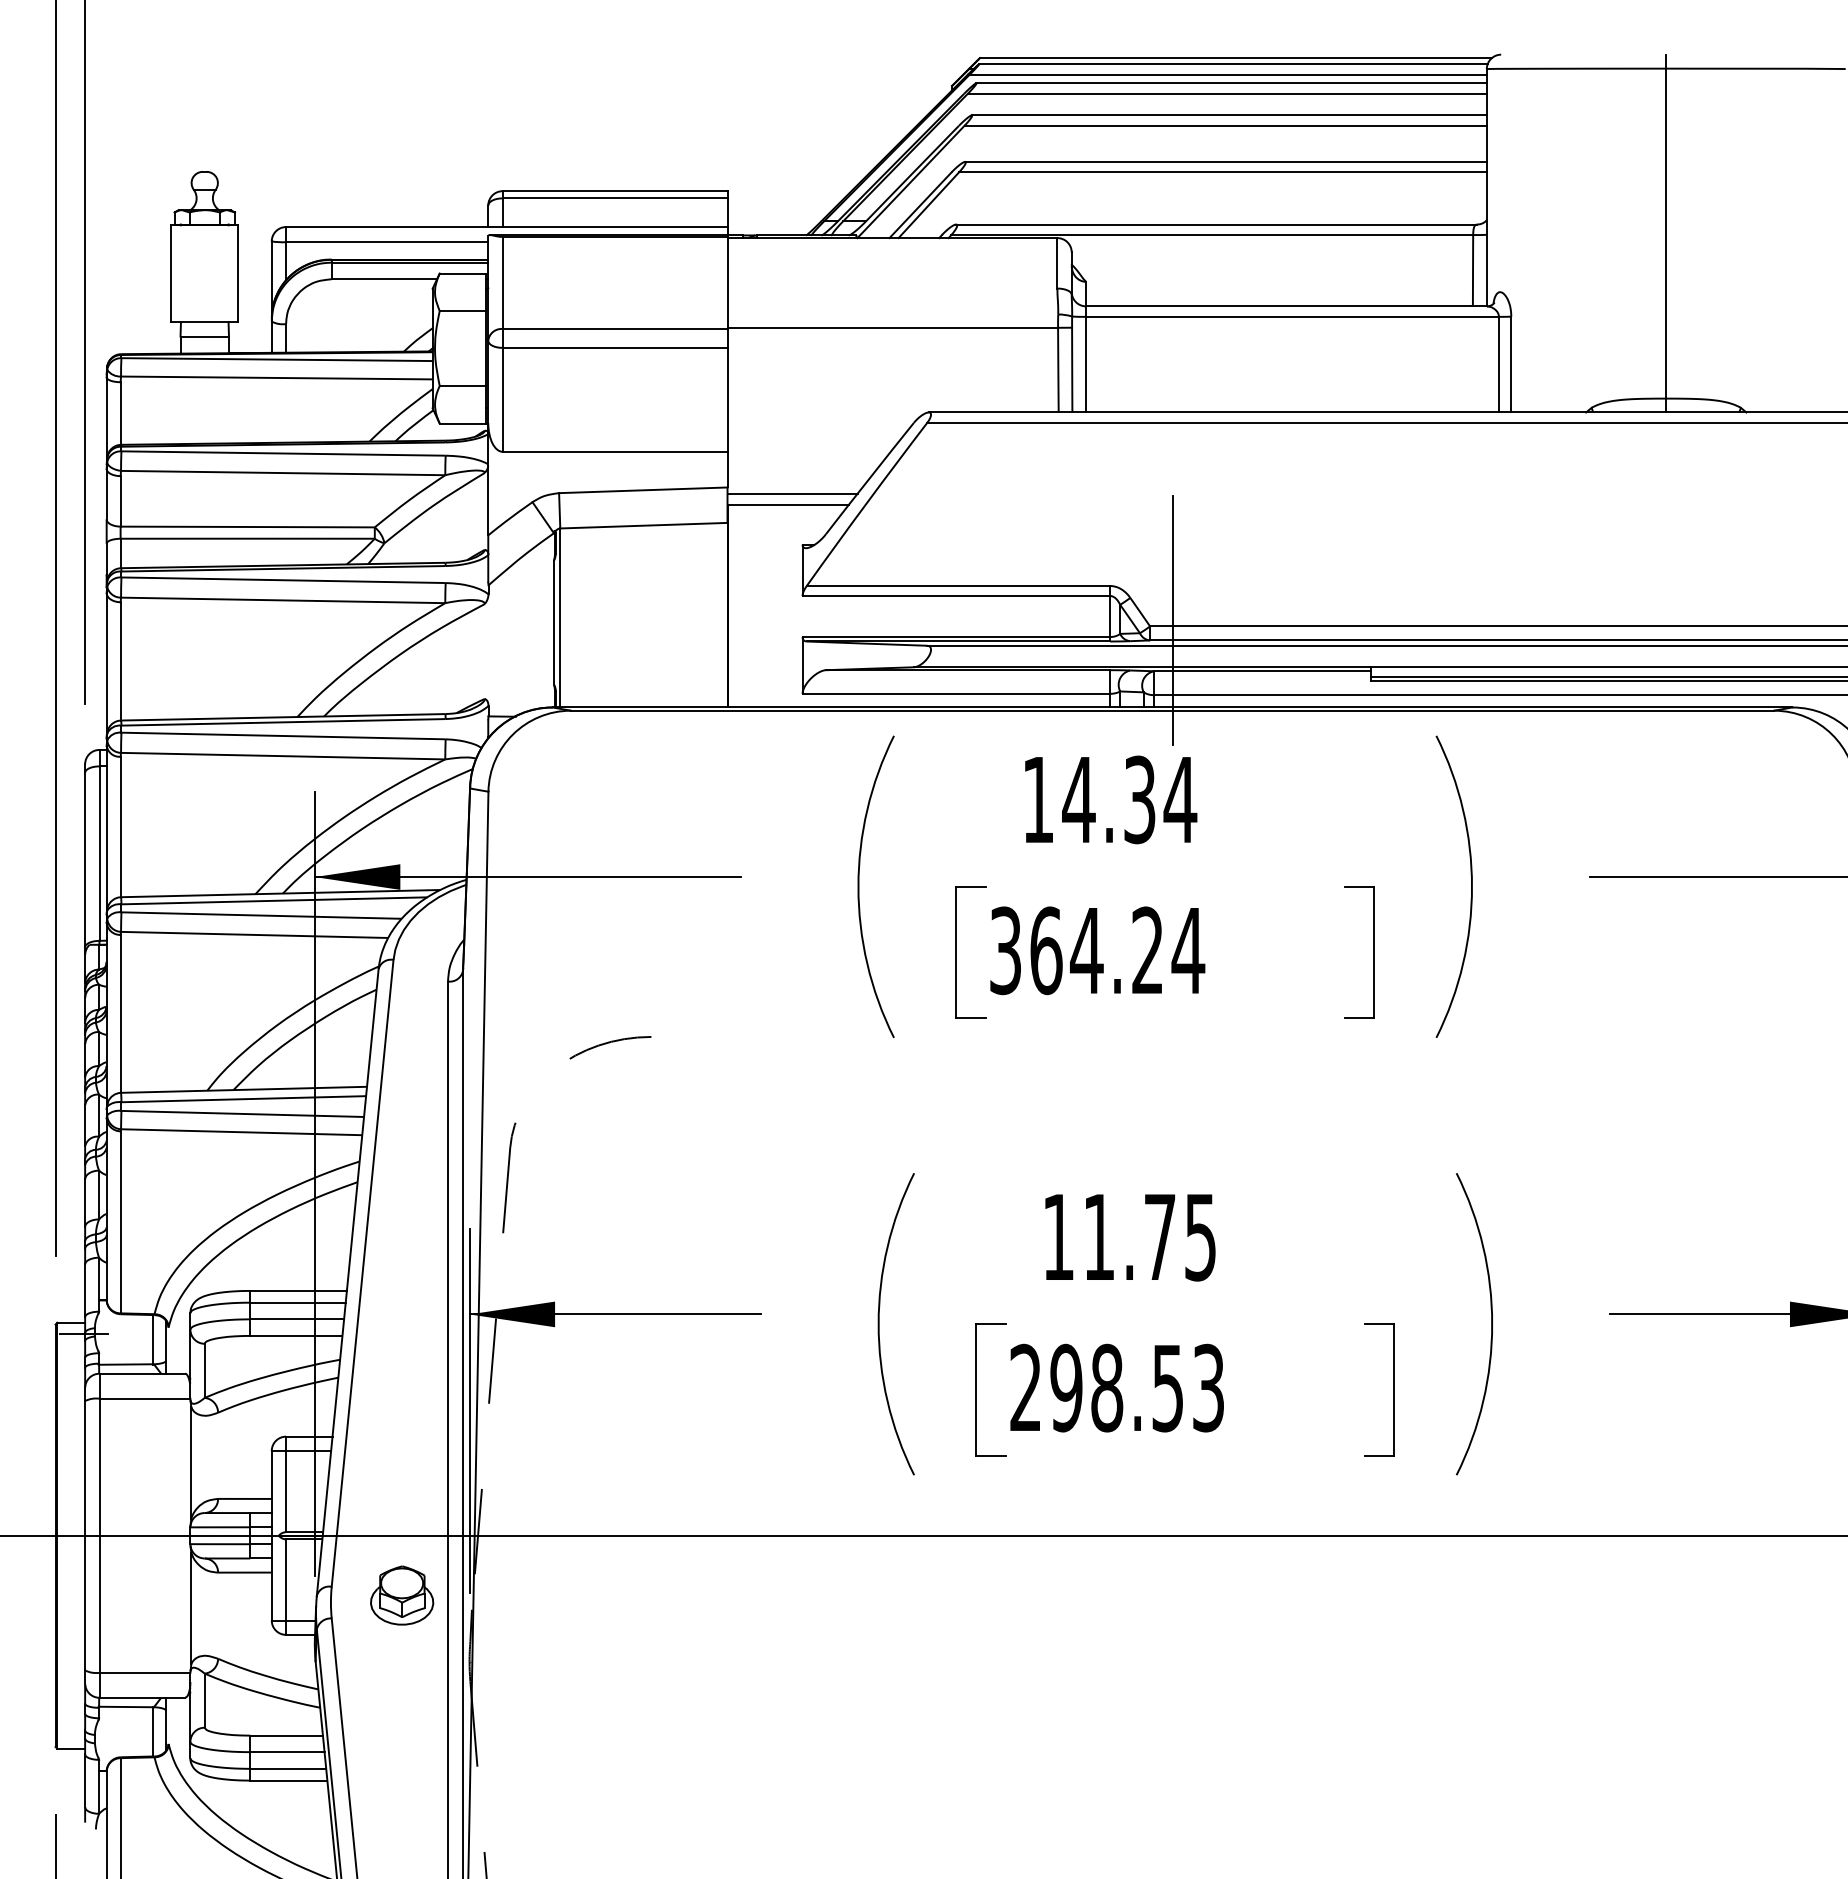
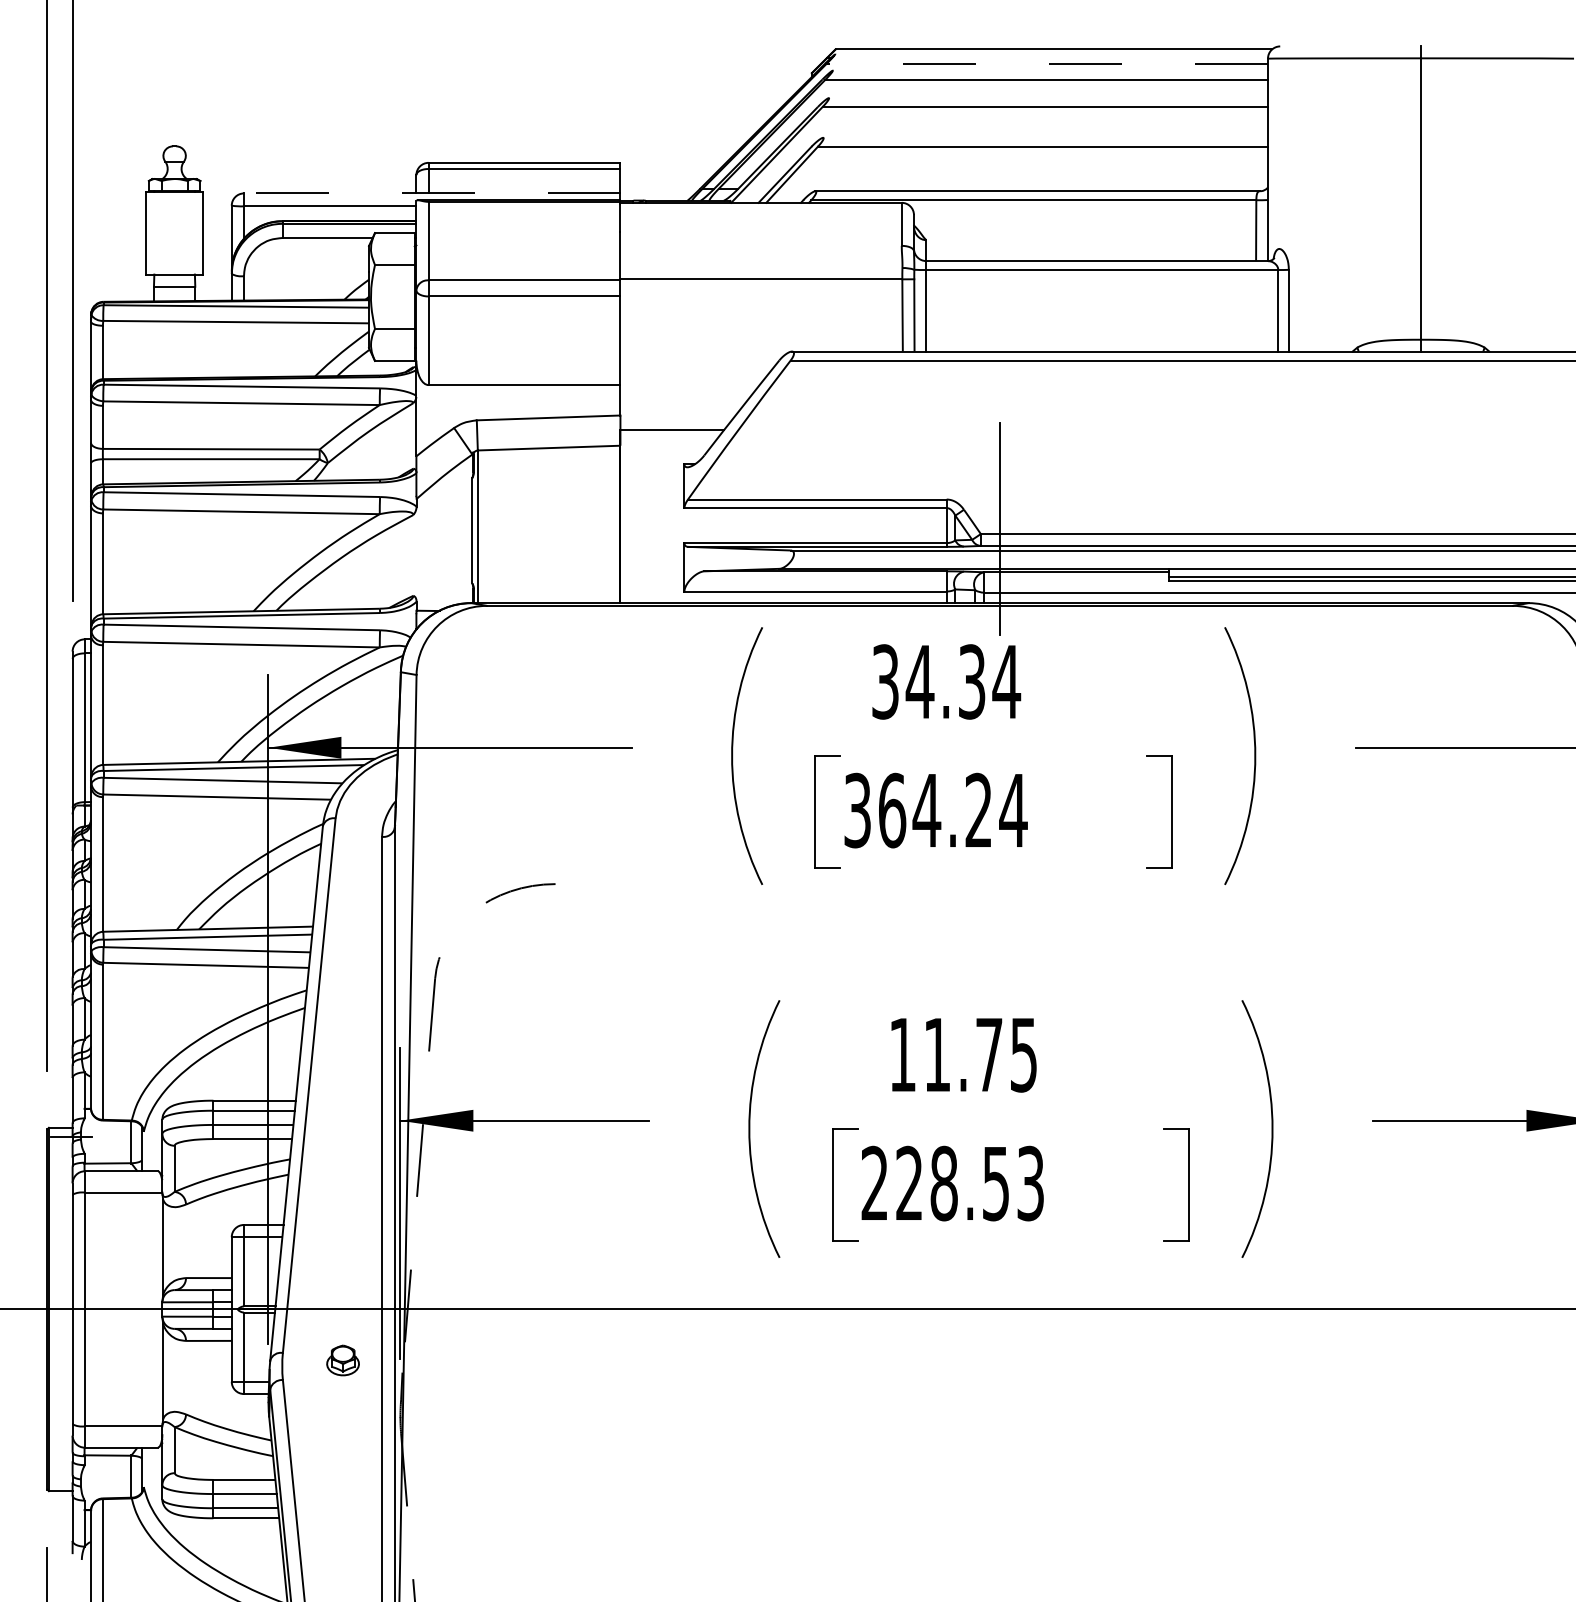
line: (1233, 64) -> (1051, 54), removed
line: (1228, 74) -> (1047, 63), solid -> dashed
line: (1231, 83) -> (1050, 71), removed
line: (1228, 115) -> (1047, 98), removed
line: (1225, 161) -> (1045, 137), removed
line: (506, 227) -> (431, 193), solid -> dashed
line: (792, 493) -> (675, 420), removed
text: (1038, 799) -> (885, 681), 14.34 -> 34.34
text: (1066, 1387) -> (909, 1183), 298.53 -> 228.53
part: (402, 1595) -> (343, 1360), size x0.6

